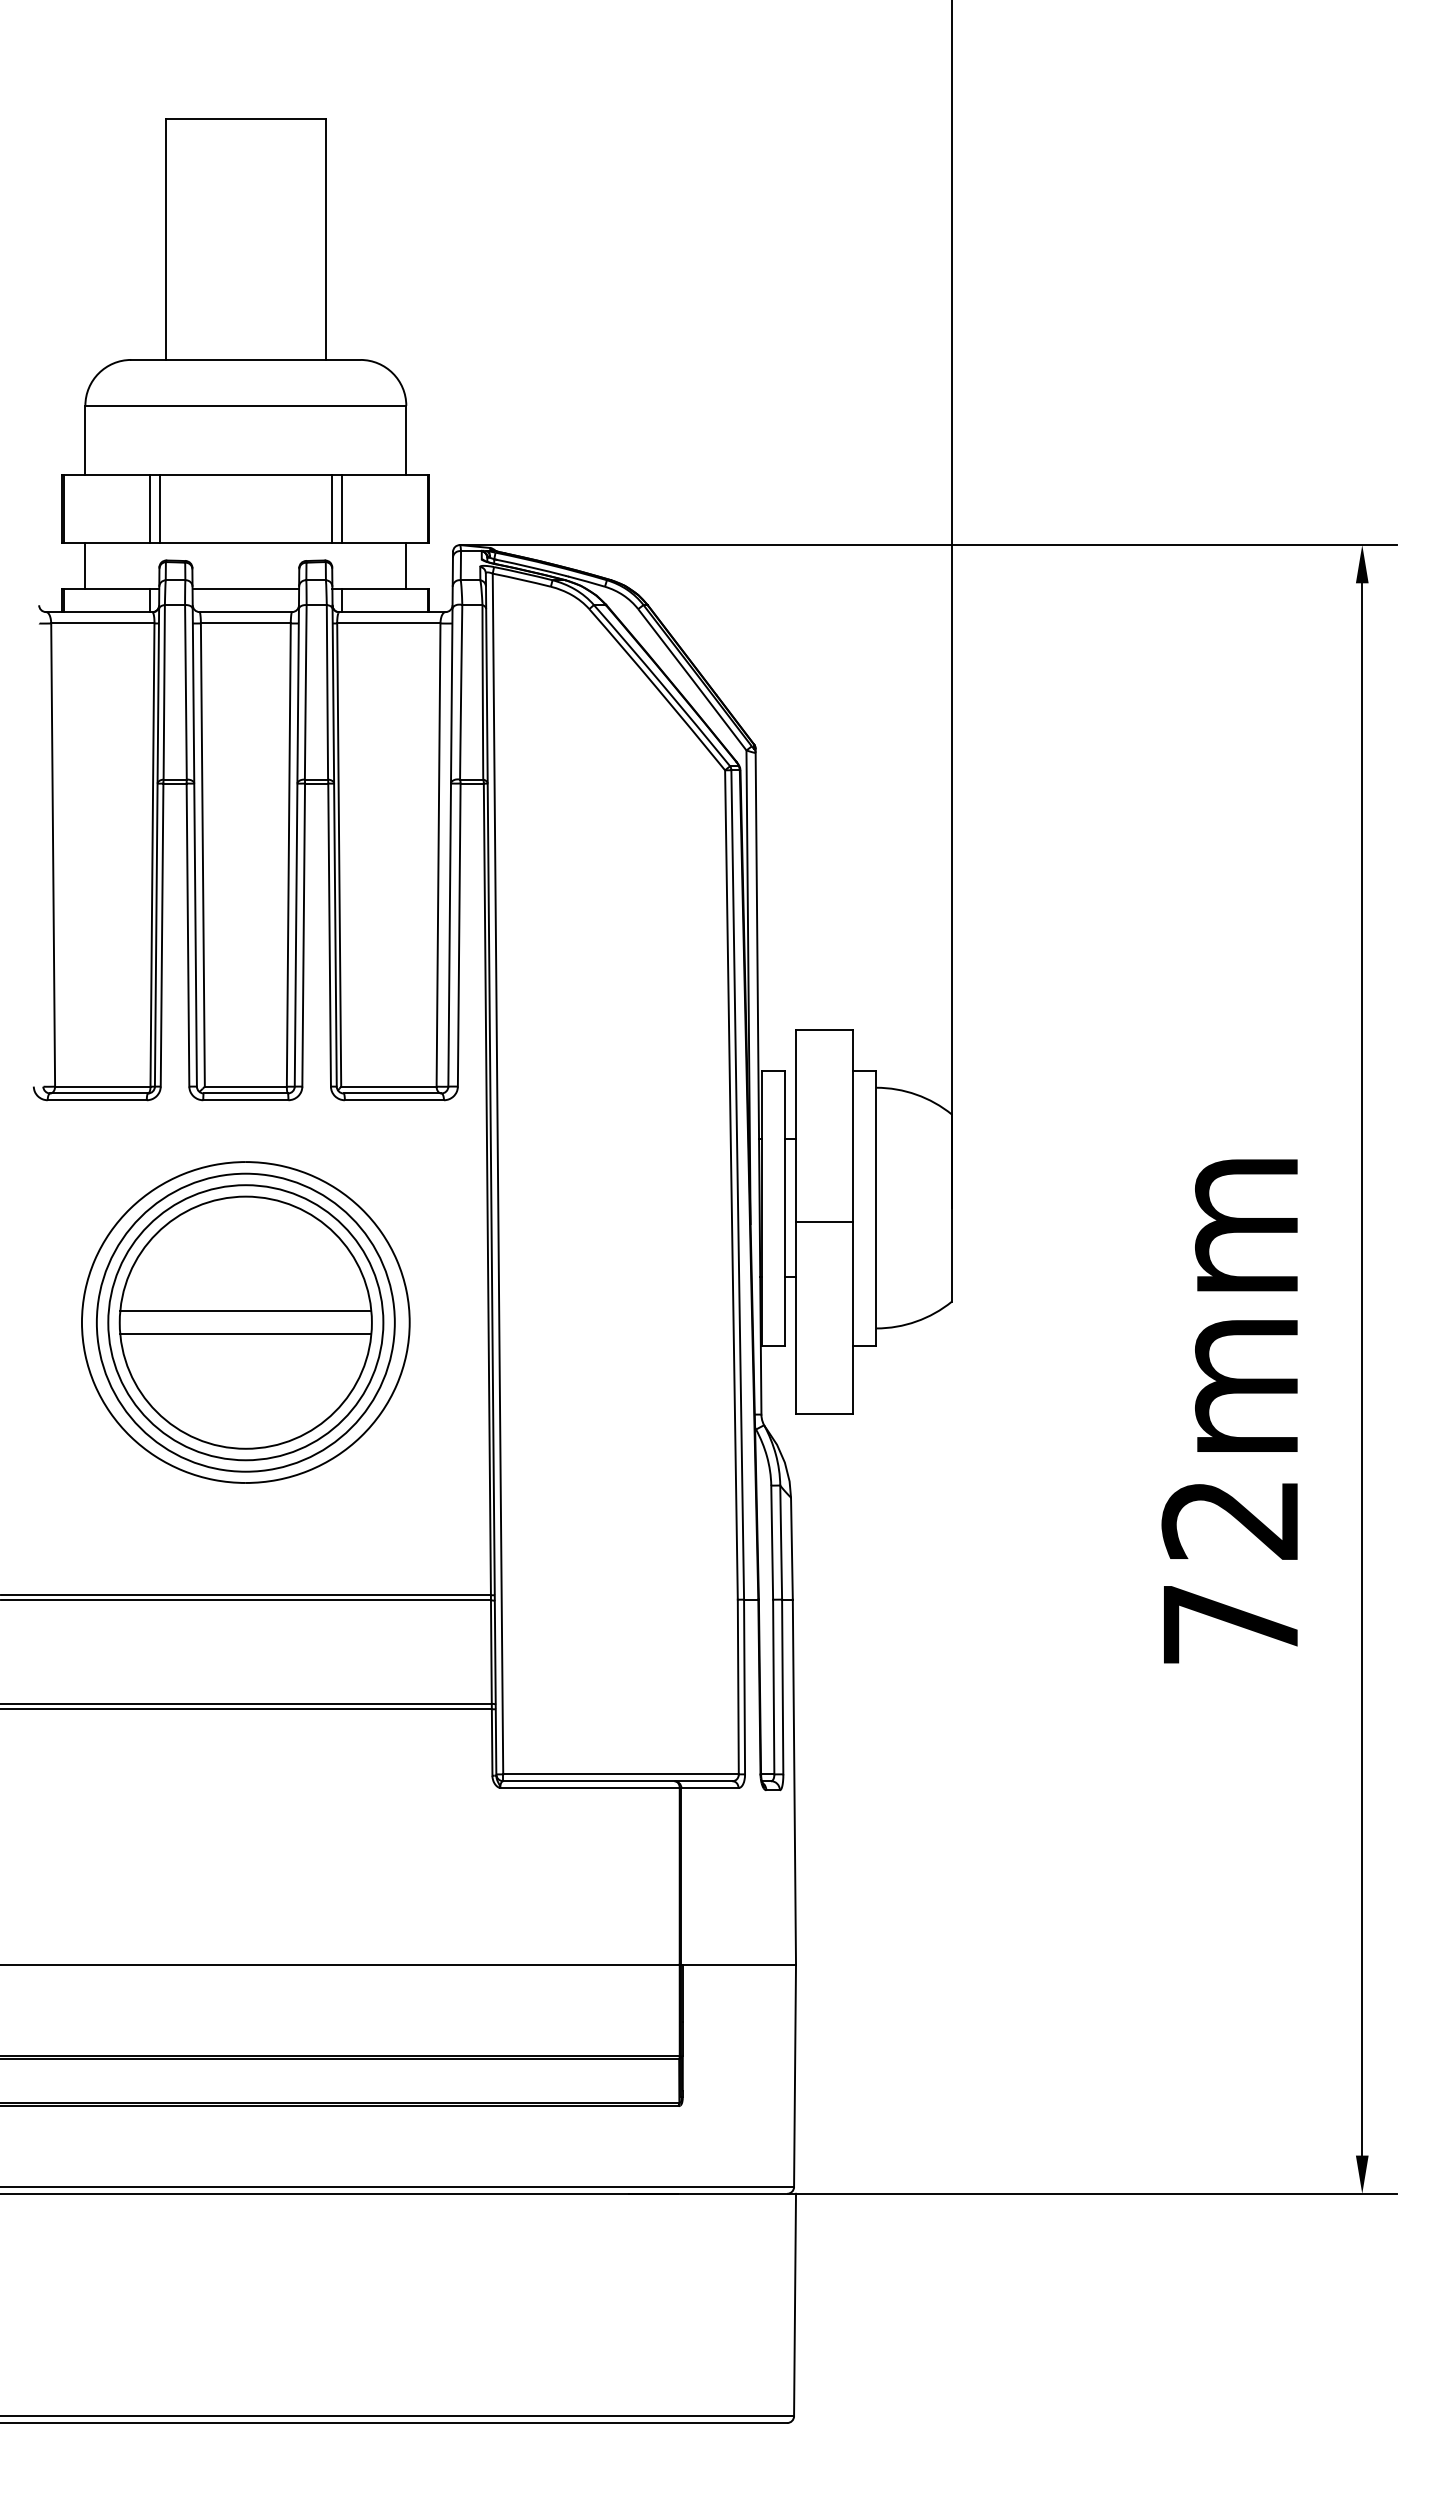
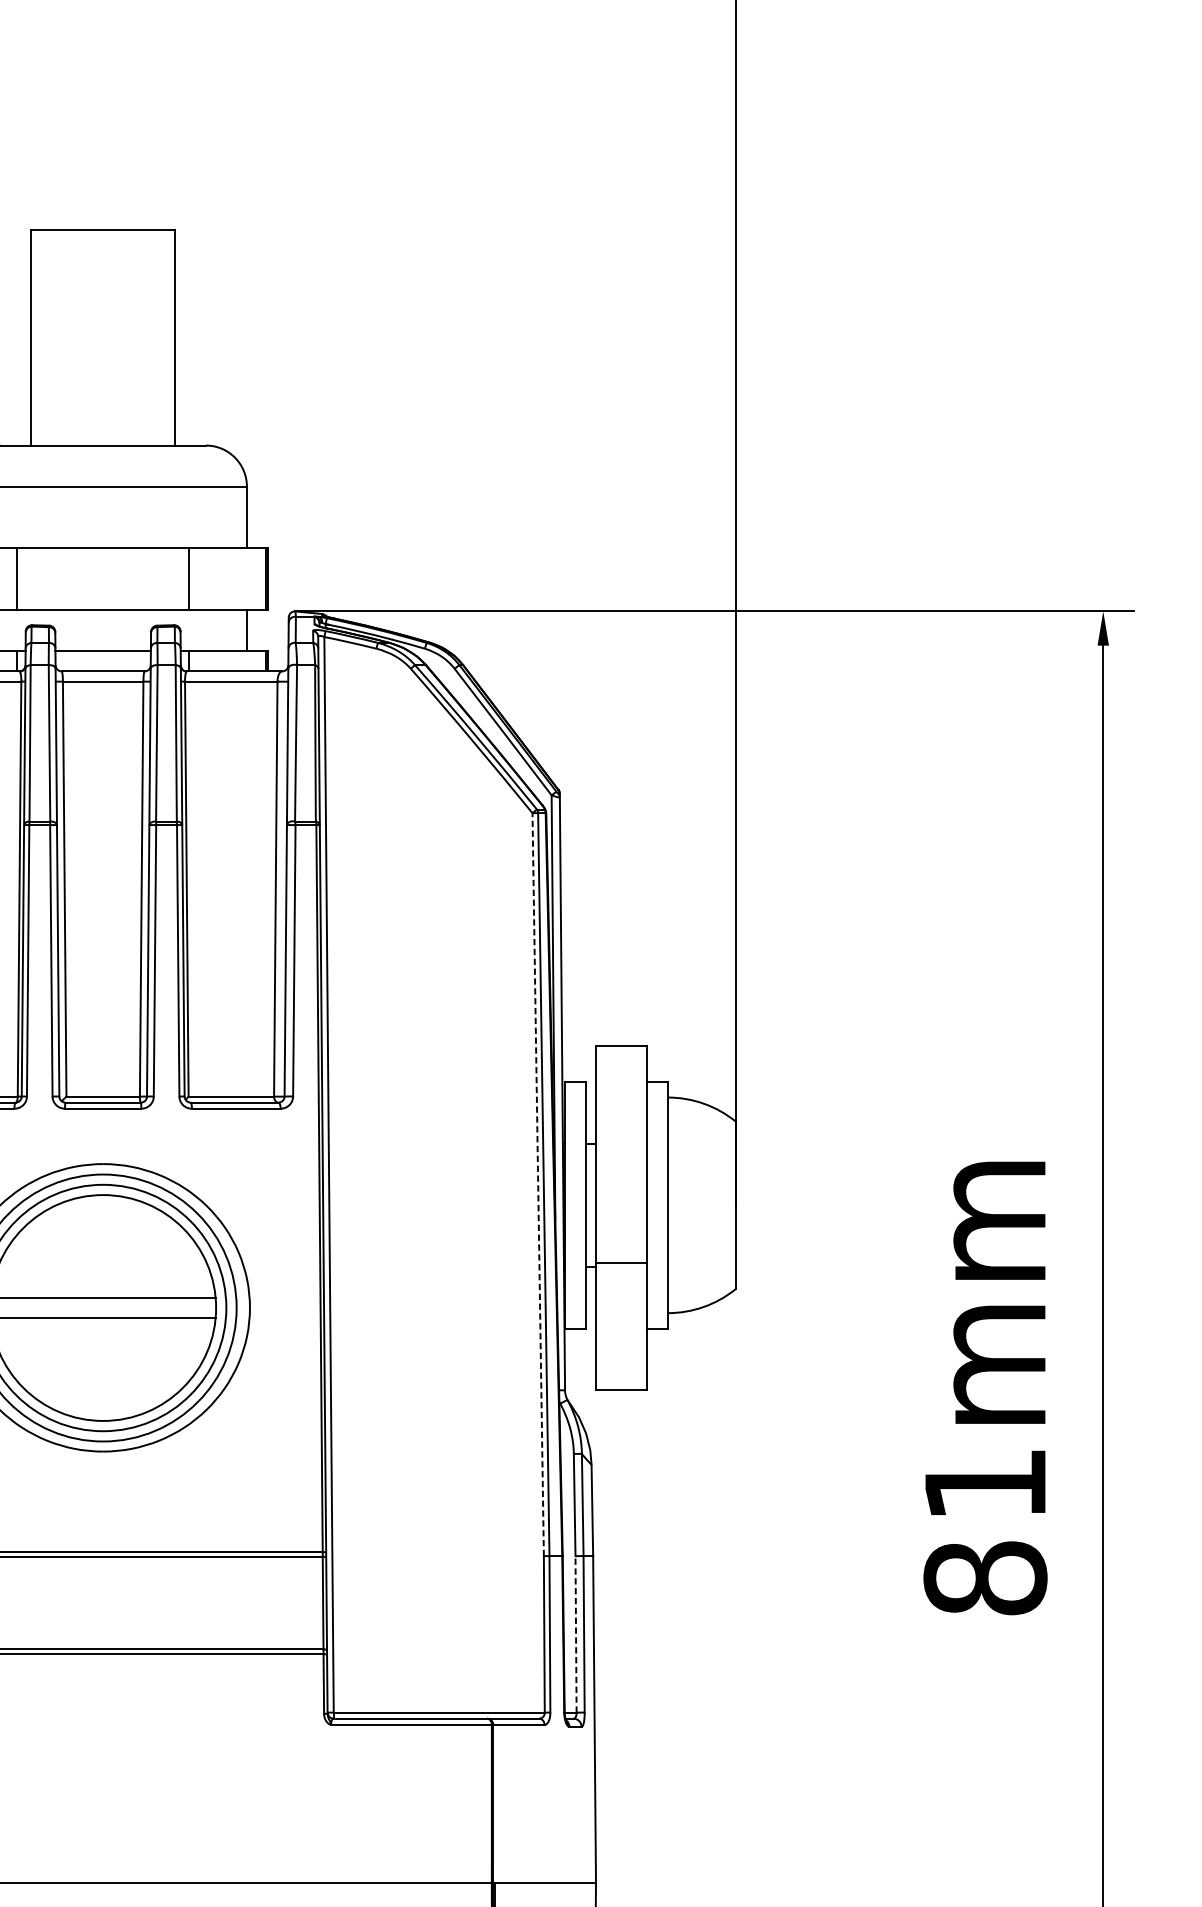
line: (159, 508) -> (25, 578), removed
line: (331, 508) -> (179, 578), removed
line: (731, 1185) -> (538, 1185), solid -> dashed
line: (824, 1222) -> (621, 1263), moved
text: (1230, 1573) -> (985, 1532), 72mm -> 81mm
line: (773, 1686) -> (575, 1633), solid -> dashed

